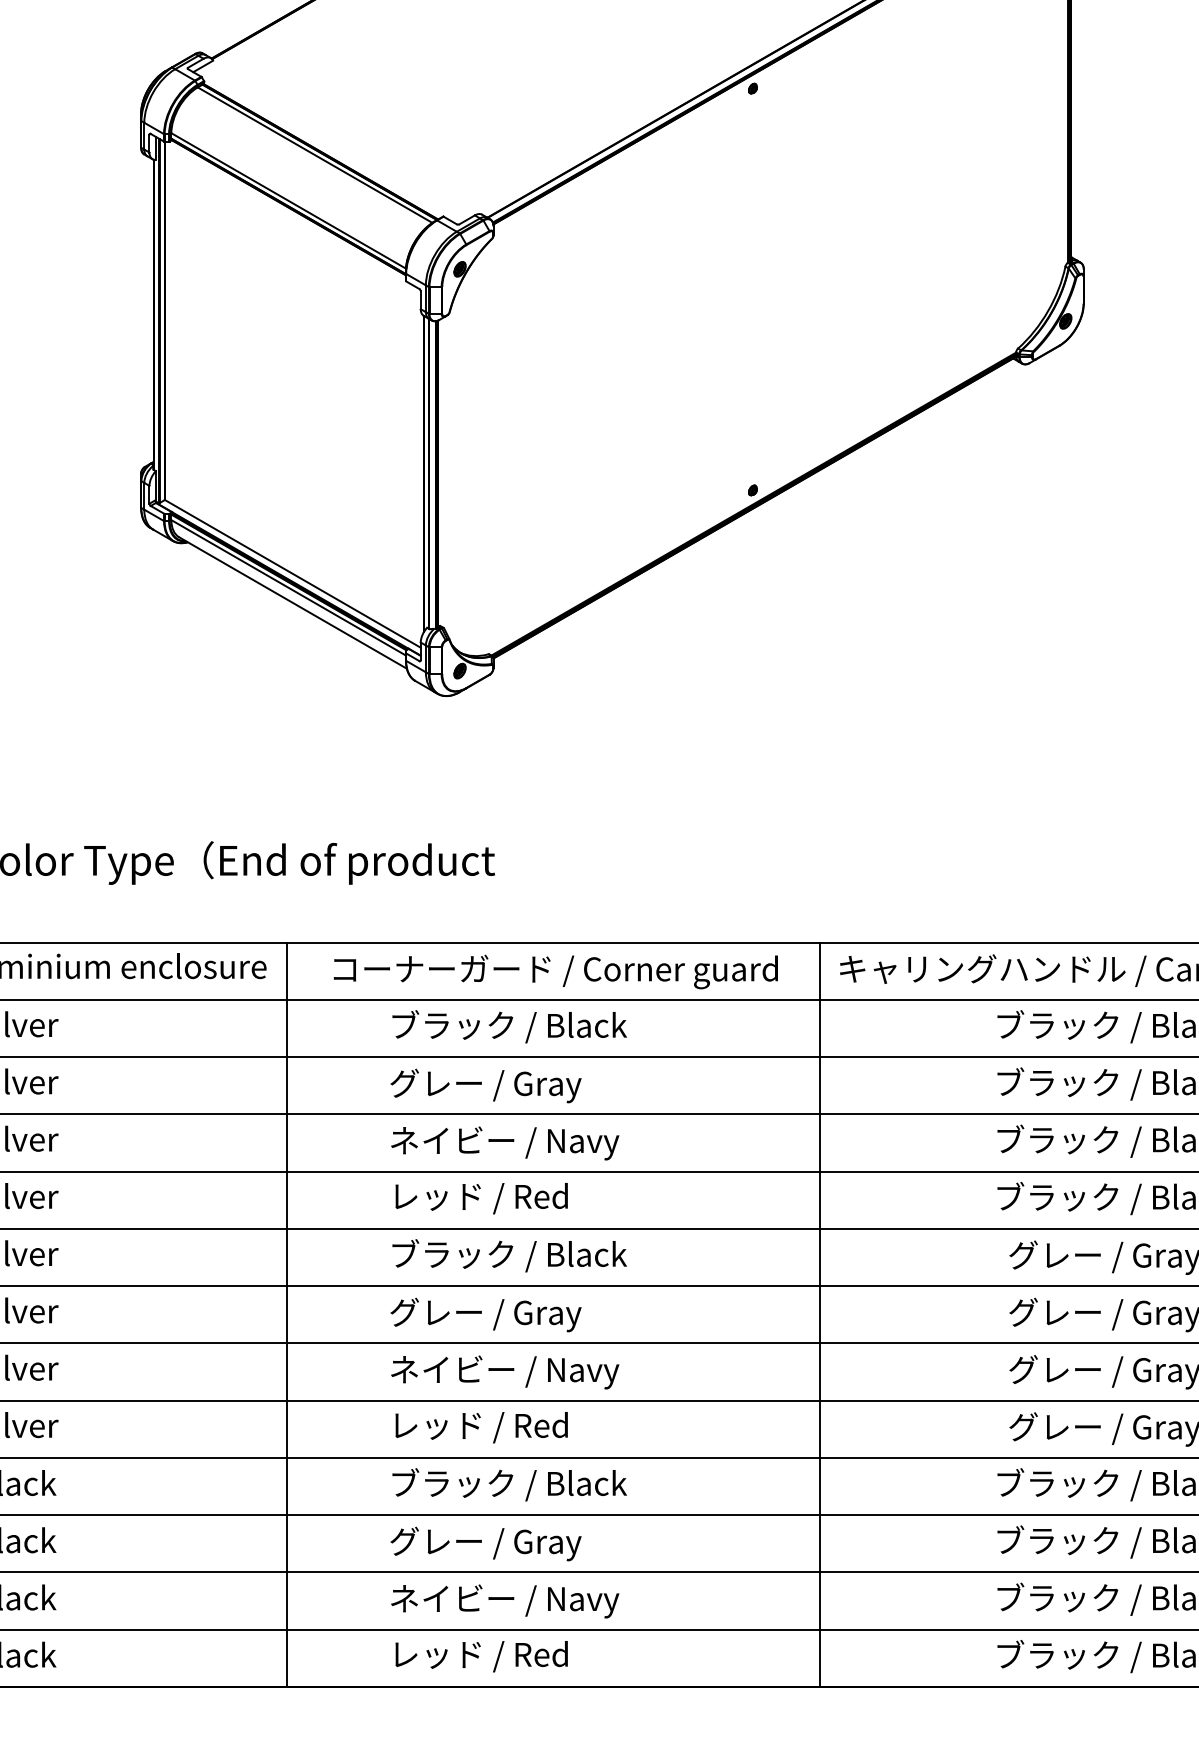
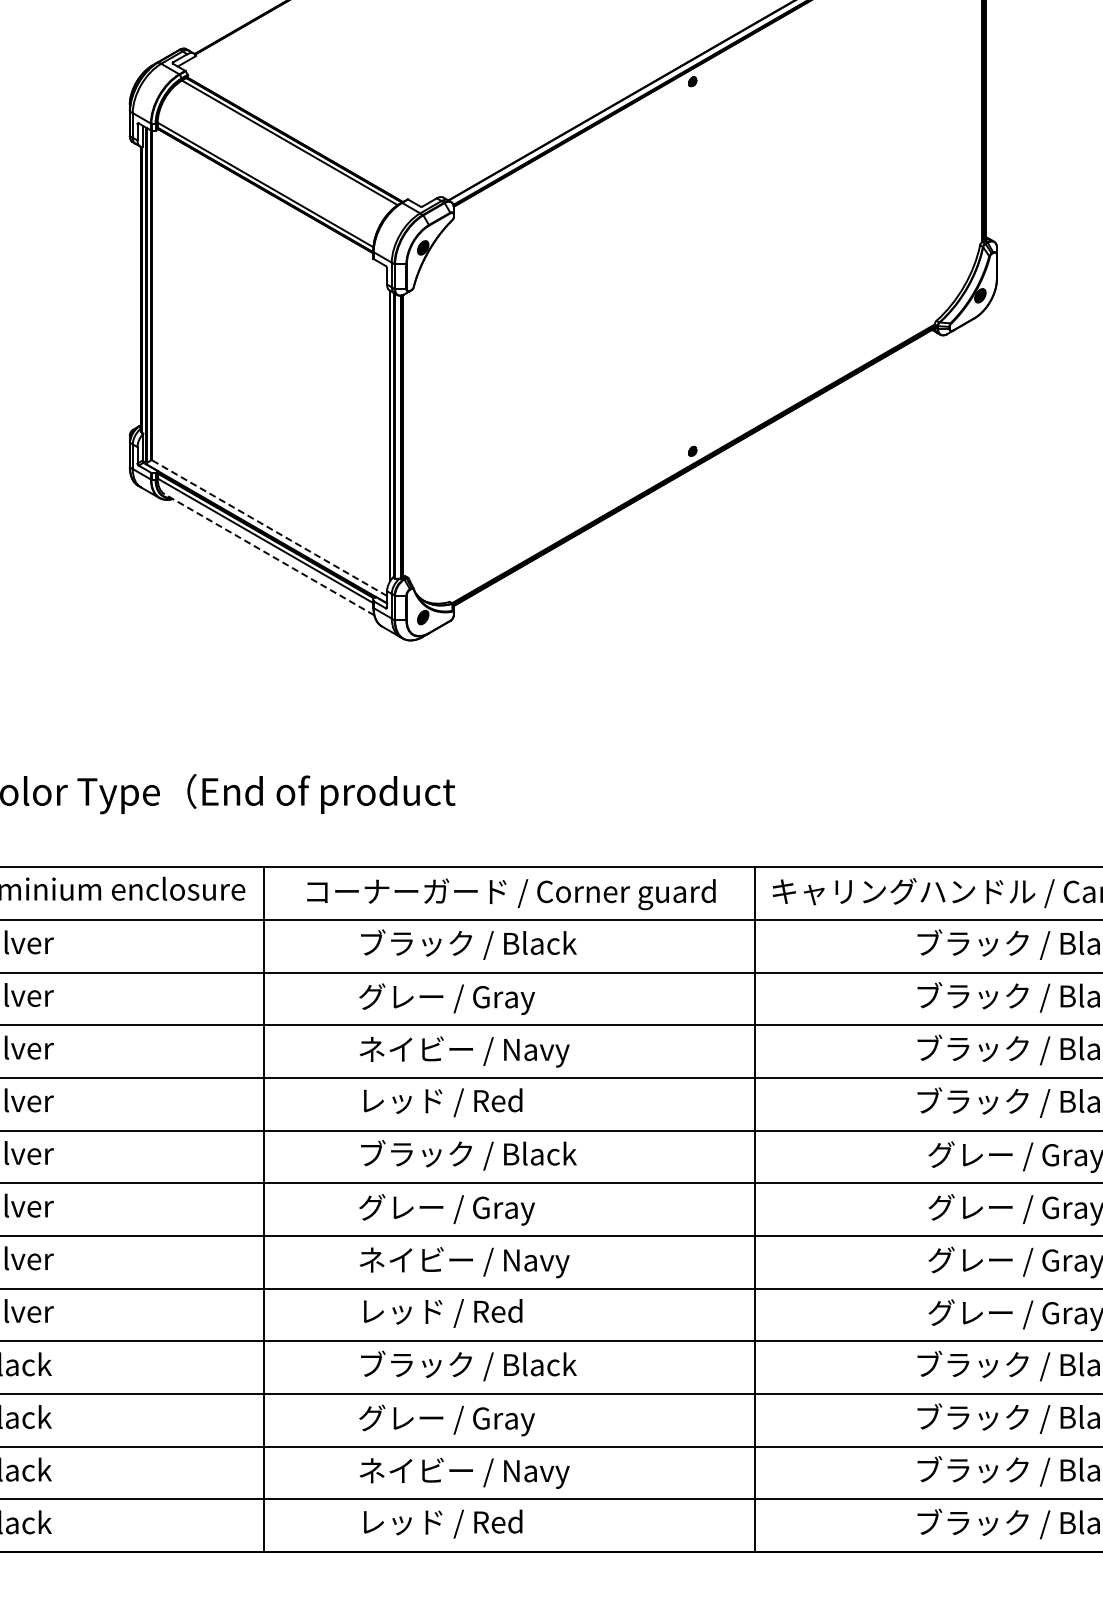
line: (292, 574) -> (269, 528), solid -> dashed
line: (292, 602) -> (269, 554), solid -> dashed

